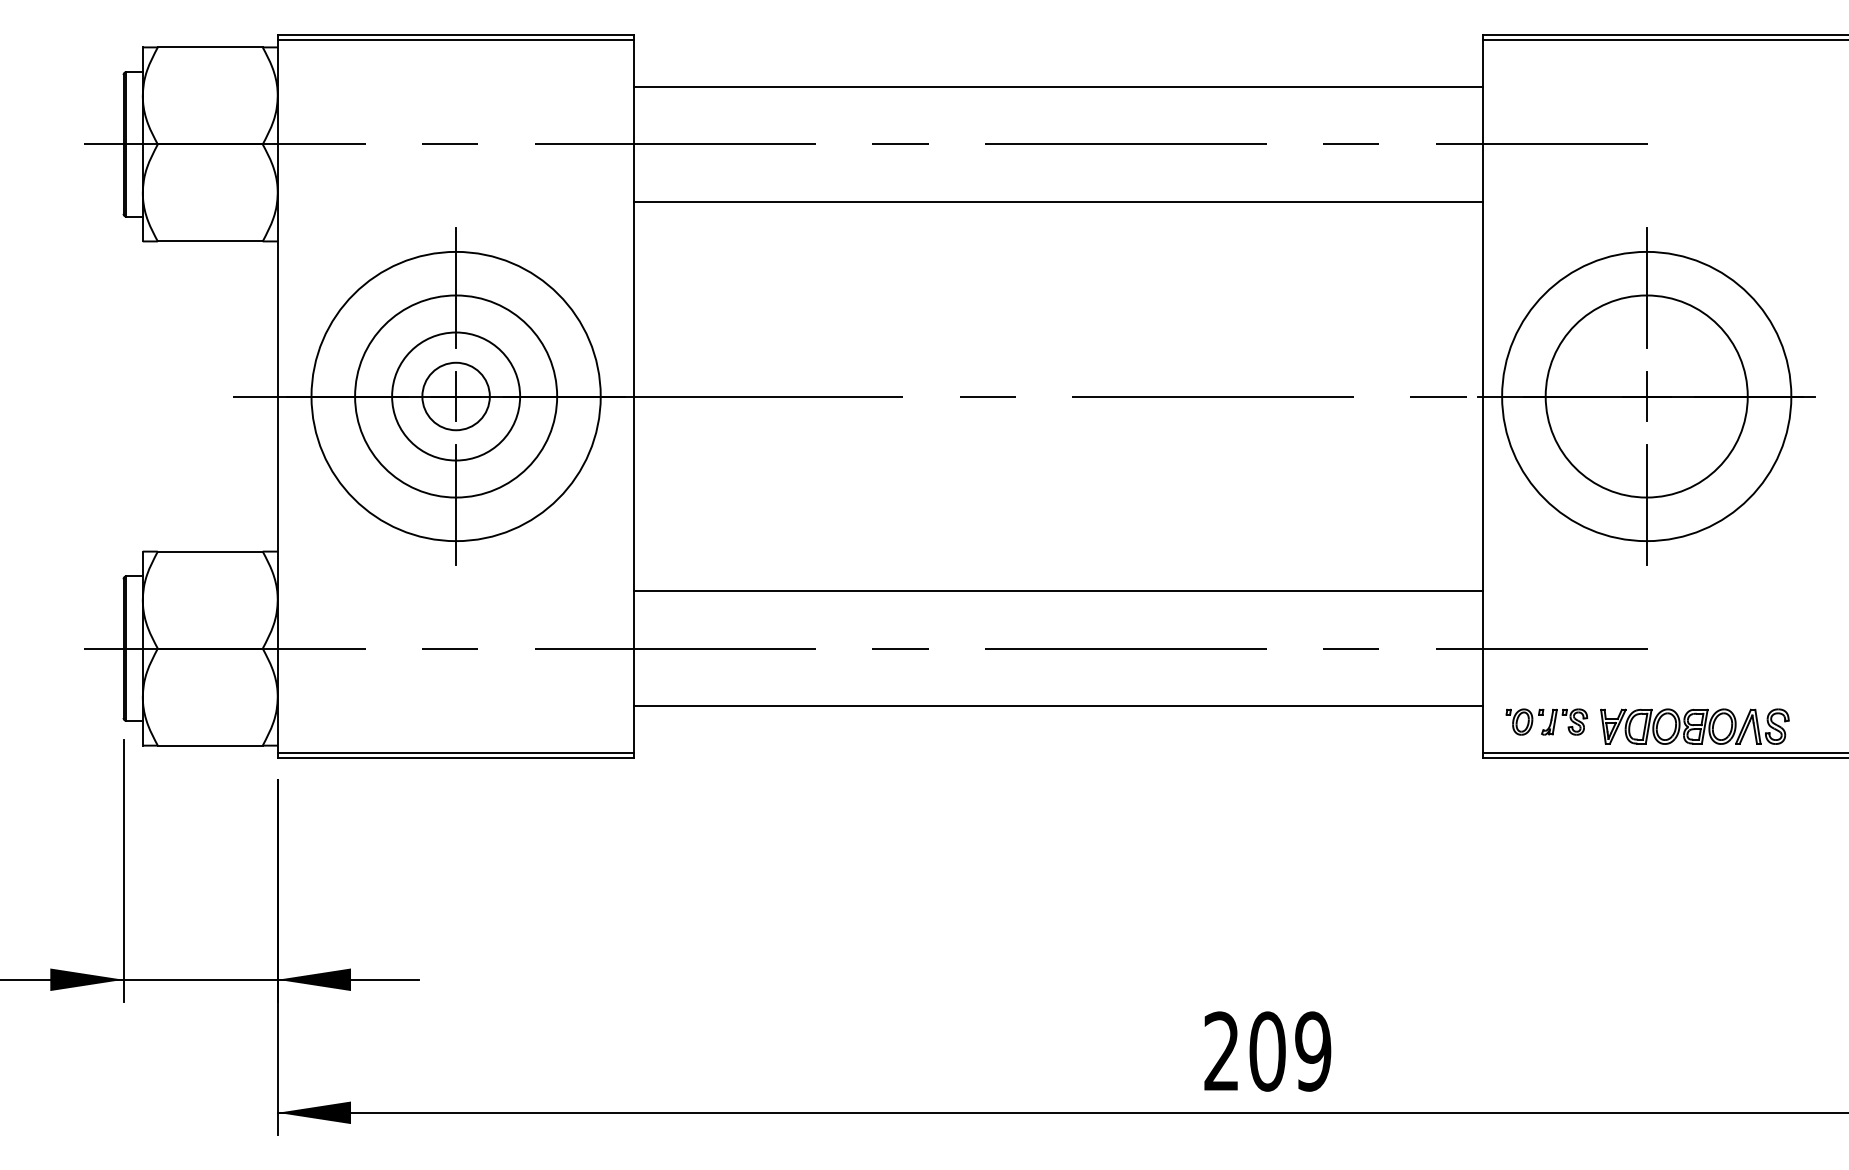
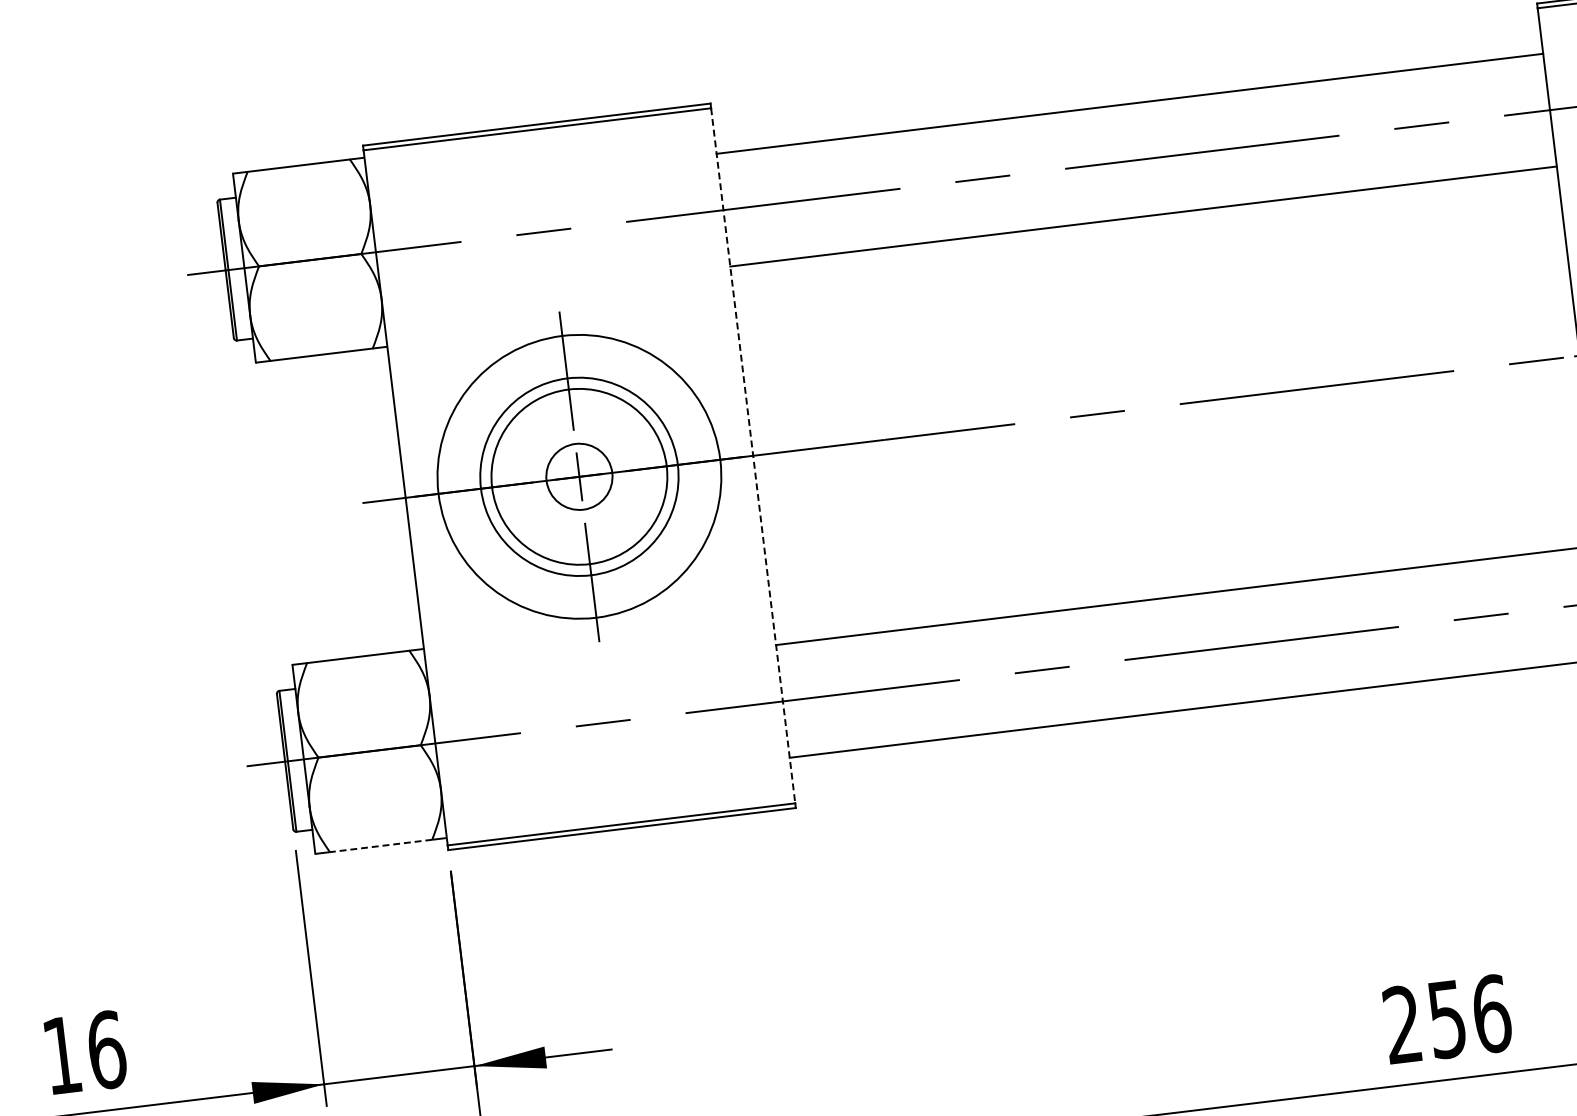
circle: (456, 396) -> (579, 476), size x1.4
line: (634, 396) -> (753, 455), solid -> dashed
line: (209, 745) -> (380, 845), solid -> dashed
text: (1290, 1051) -> (1469, 1016), 209 -> 256

